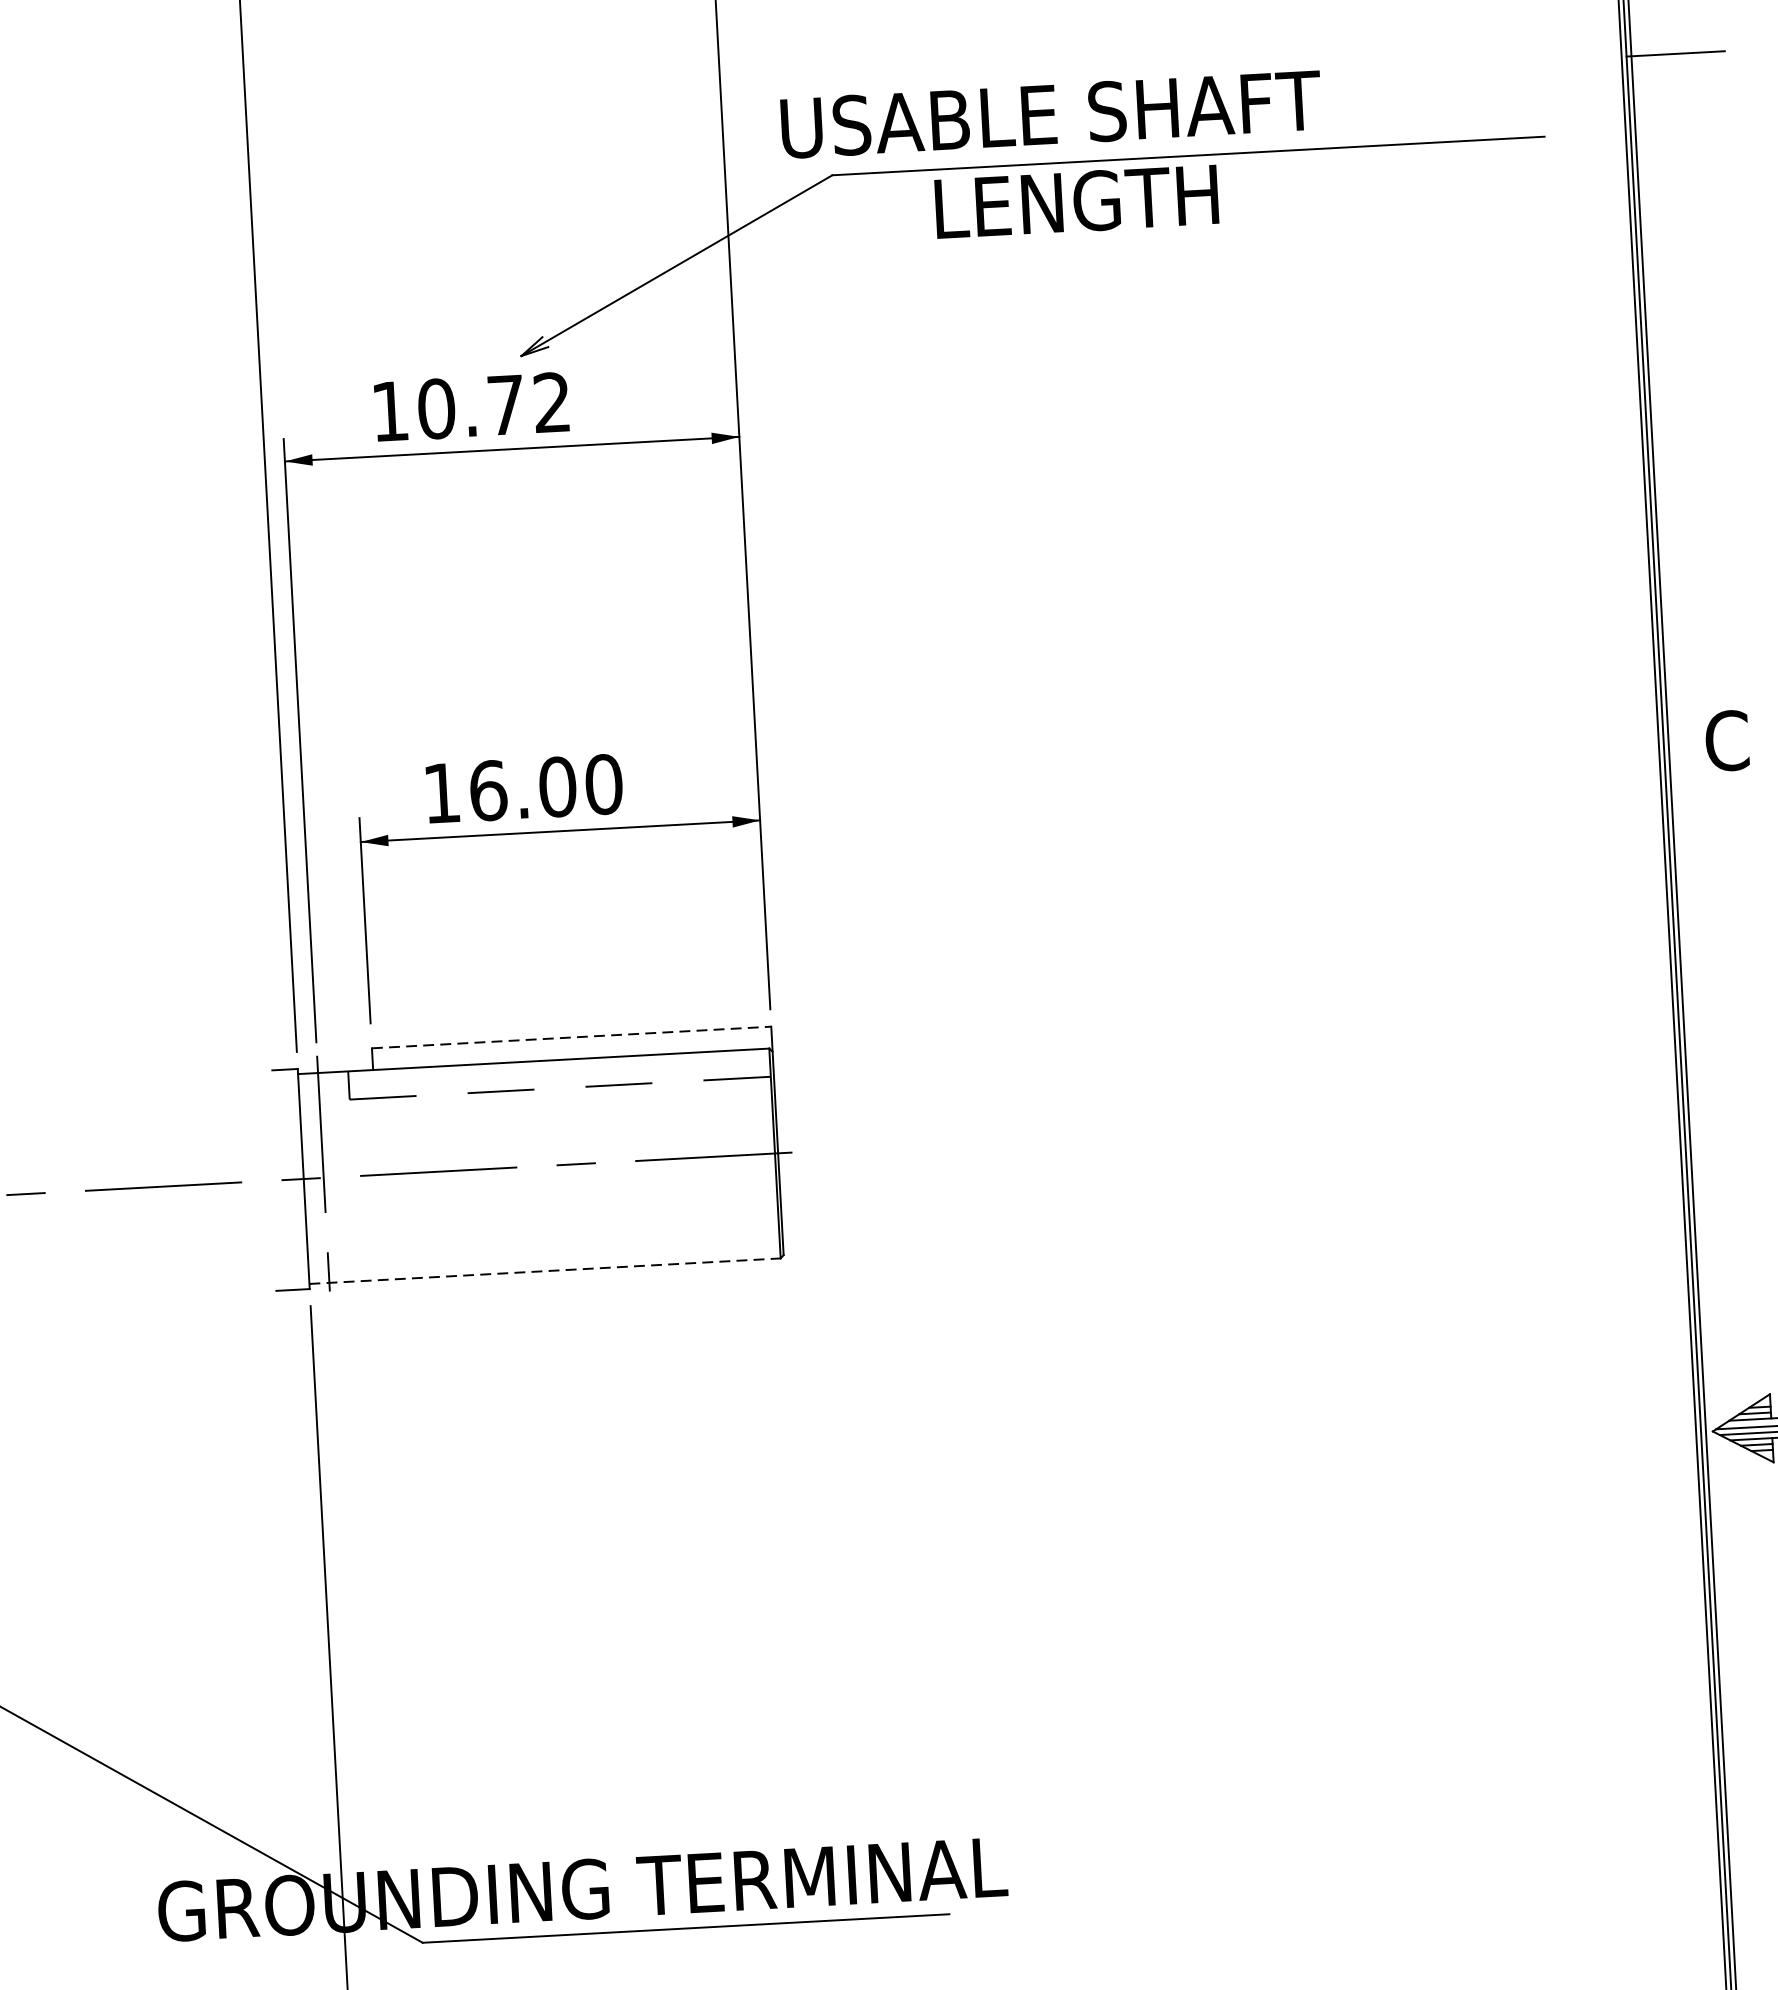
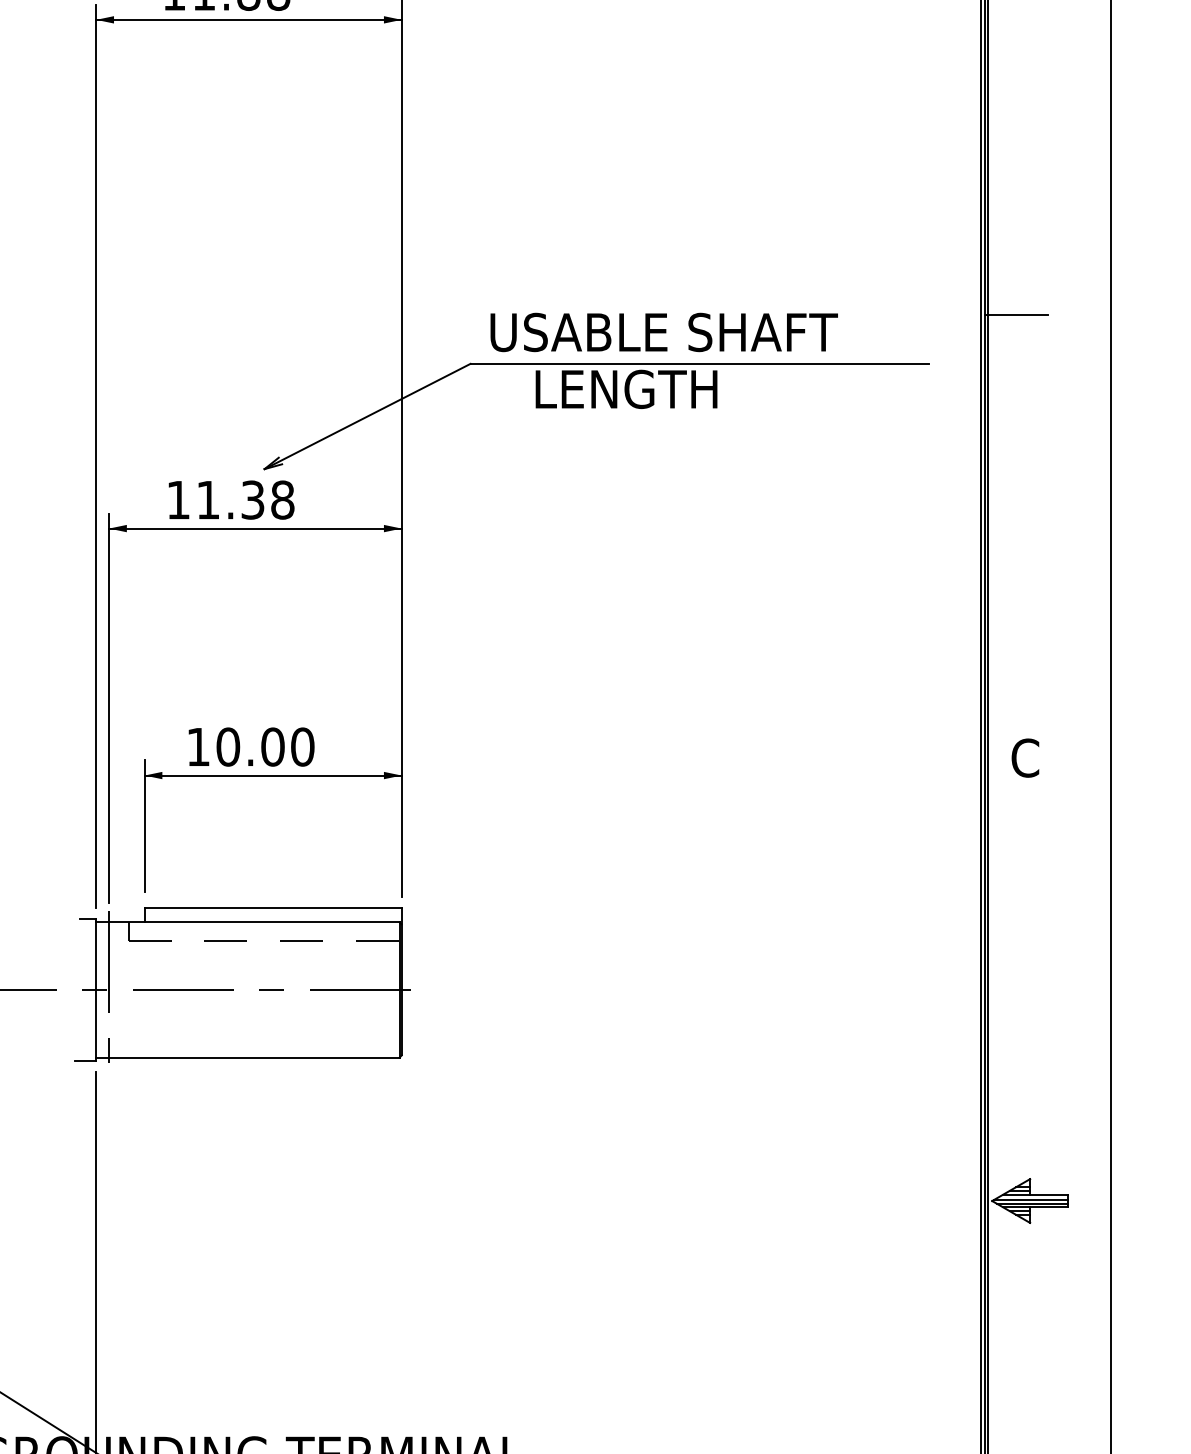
text: (1050, 114) -> (663, 332), moved
text: (494, 404) -> (245, 499), 10.72 -> 11.38
text: (488, 789) -> (228, 746), 16.00 -> 10.00
line: (572, 1037) -> (273, 908), dashed -> solid
line: (544, 1271) -> (247, 1057), dashed -> solid

